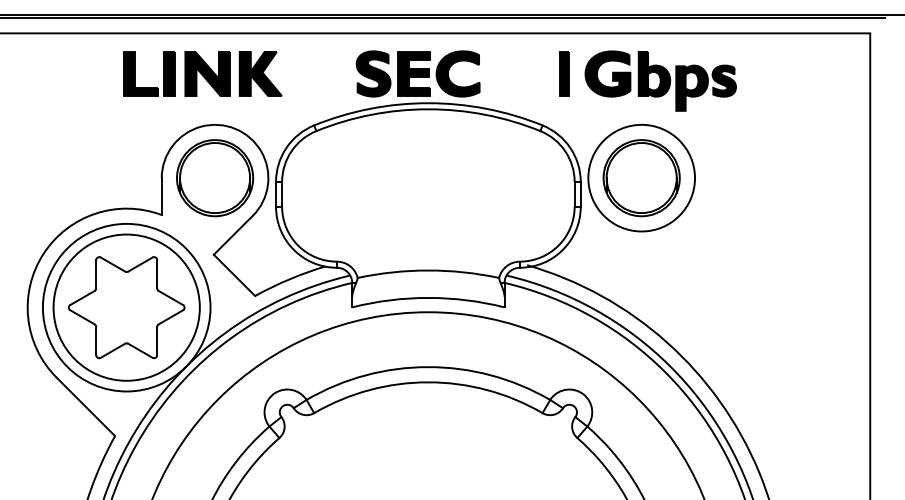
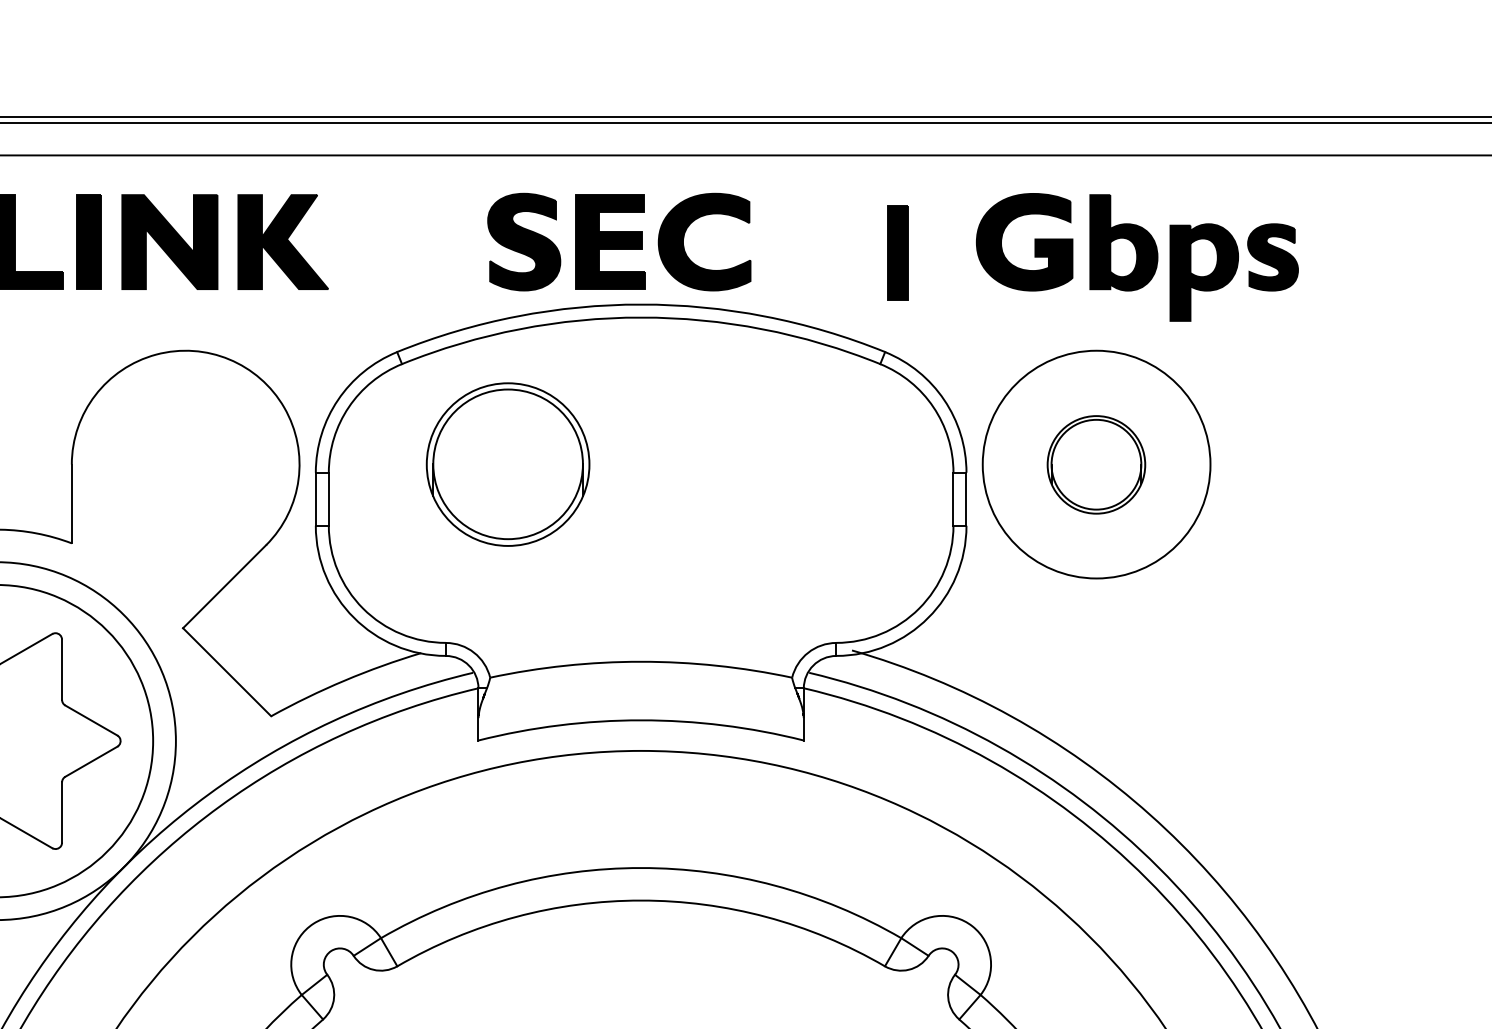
part: (564, 73) -> (897, 251), moved
part: (215, 178) -> (509, 465), moved
part: (641, 178) -> (1096, 465), size x0.6

